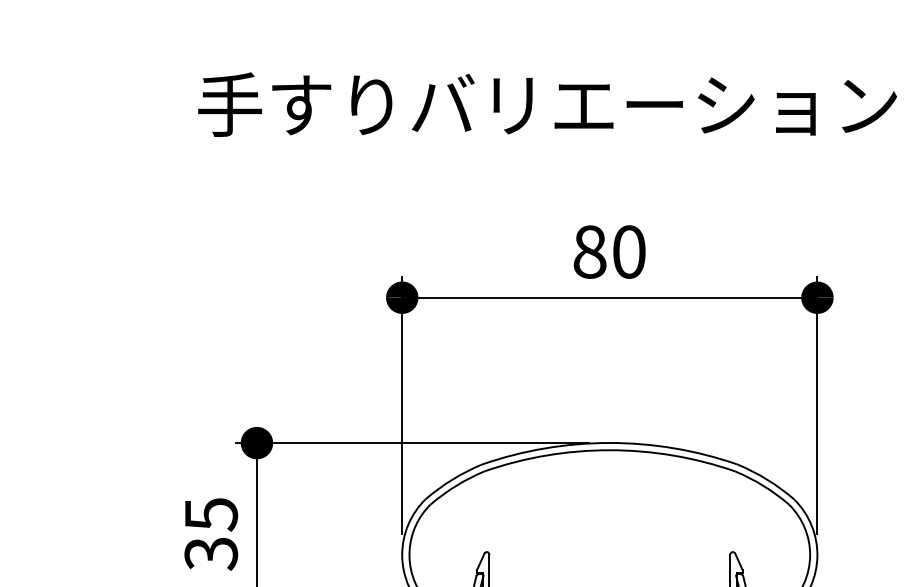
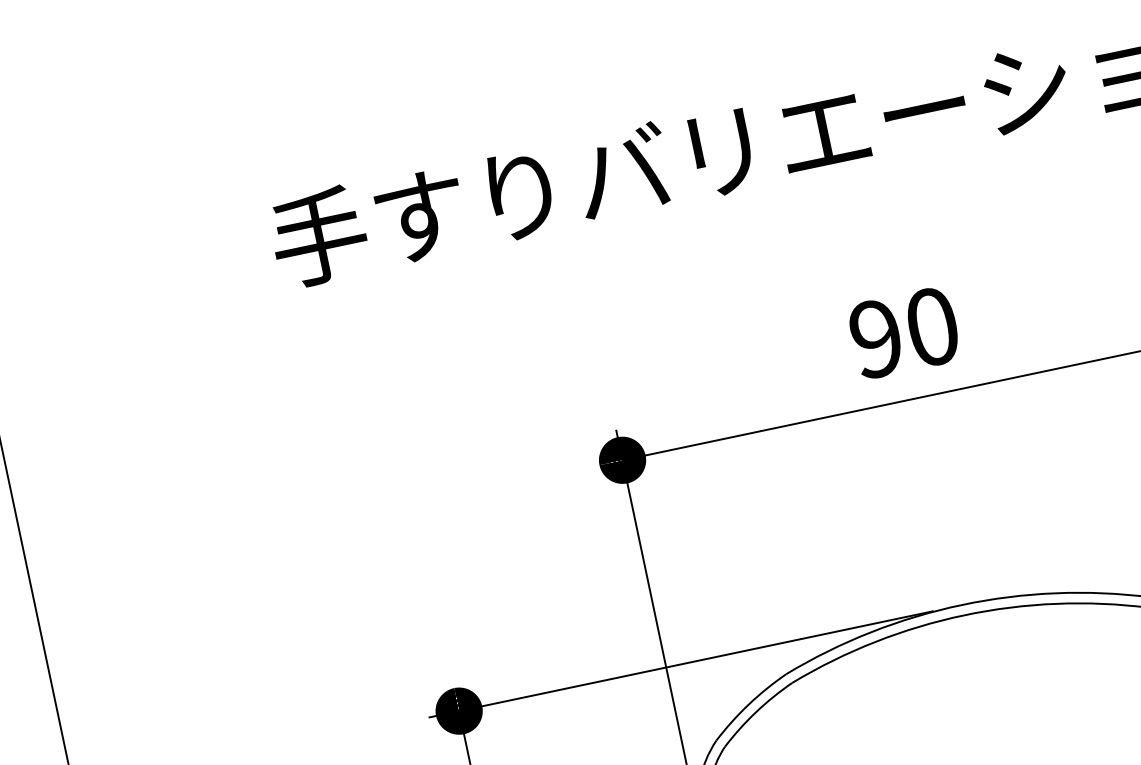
text: (589, 251) -> (875, 338), 80 -> 90

